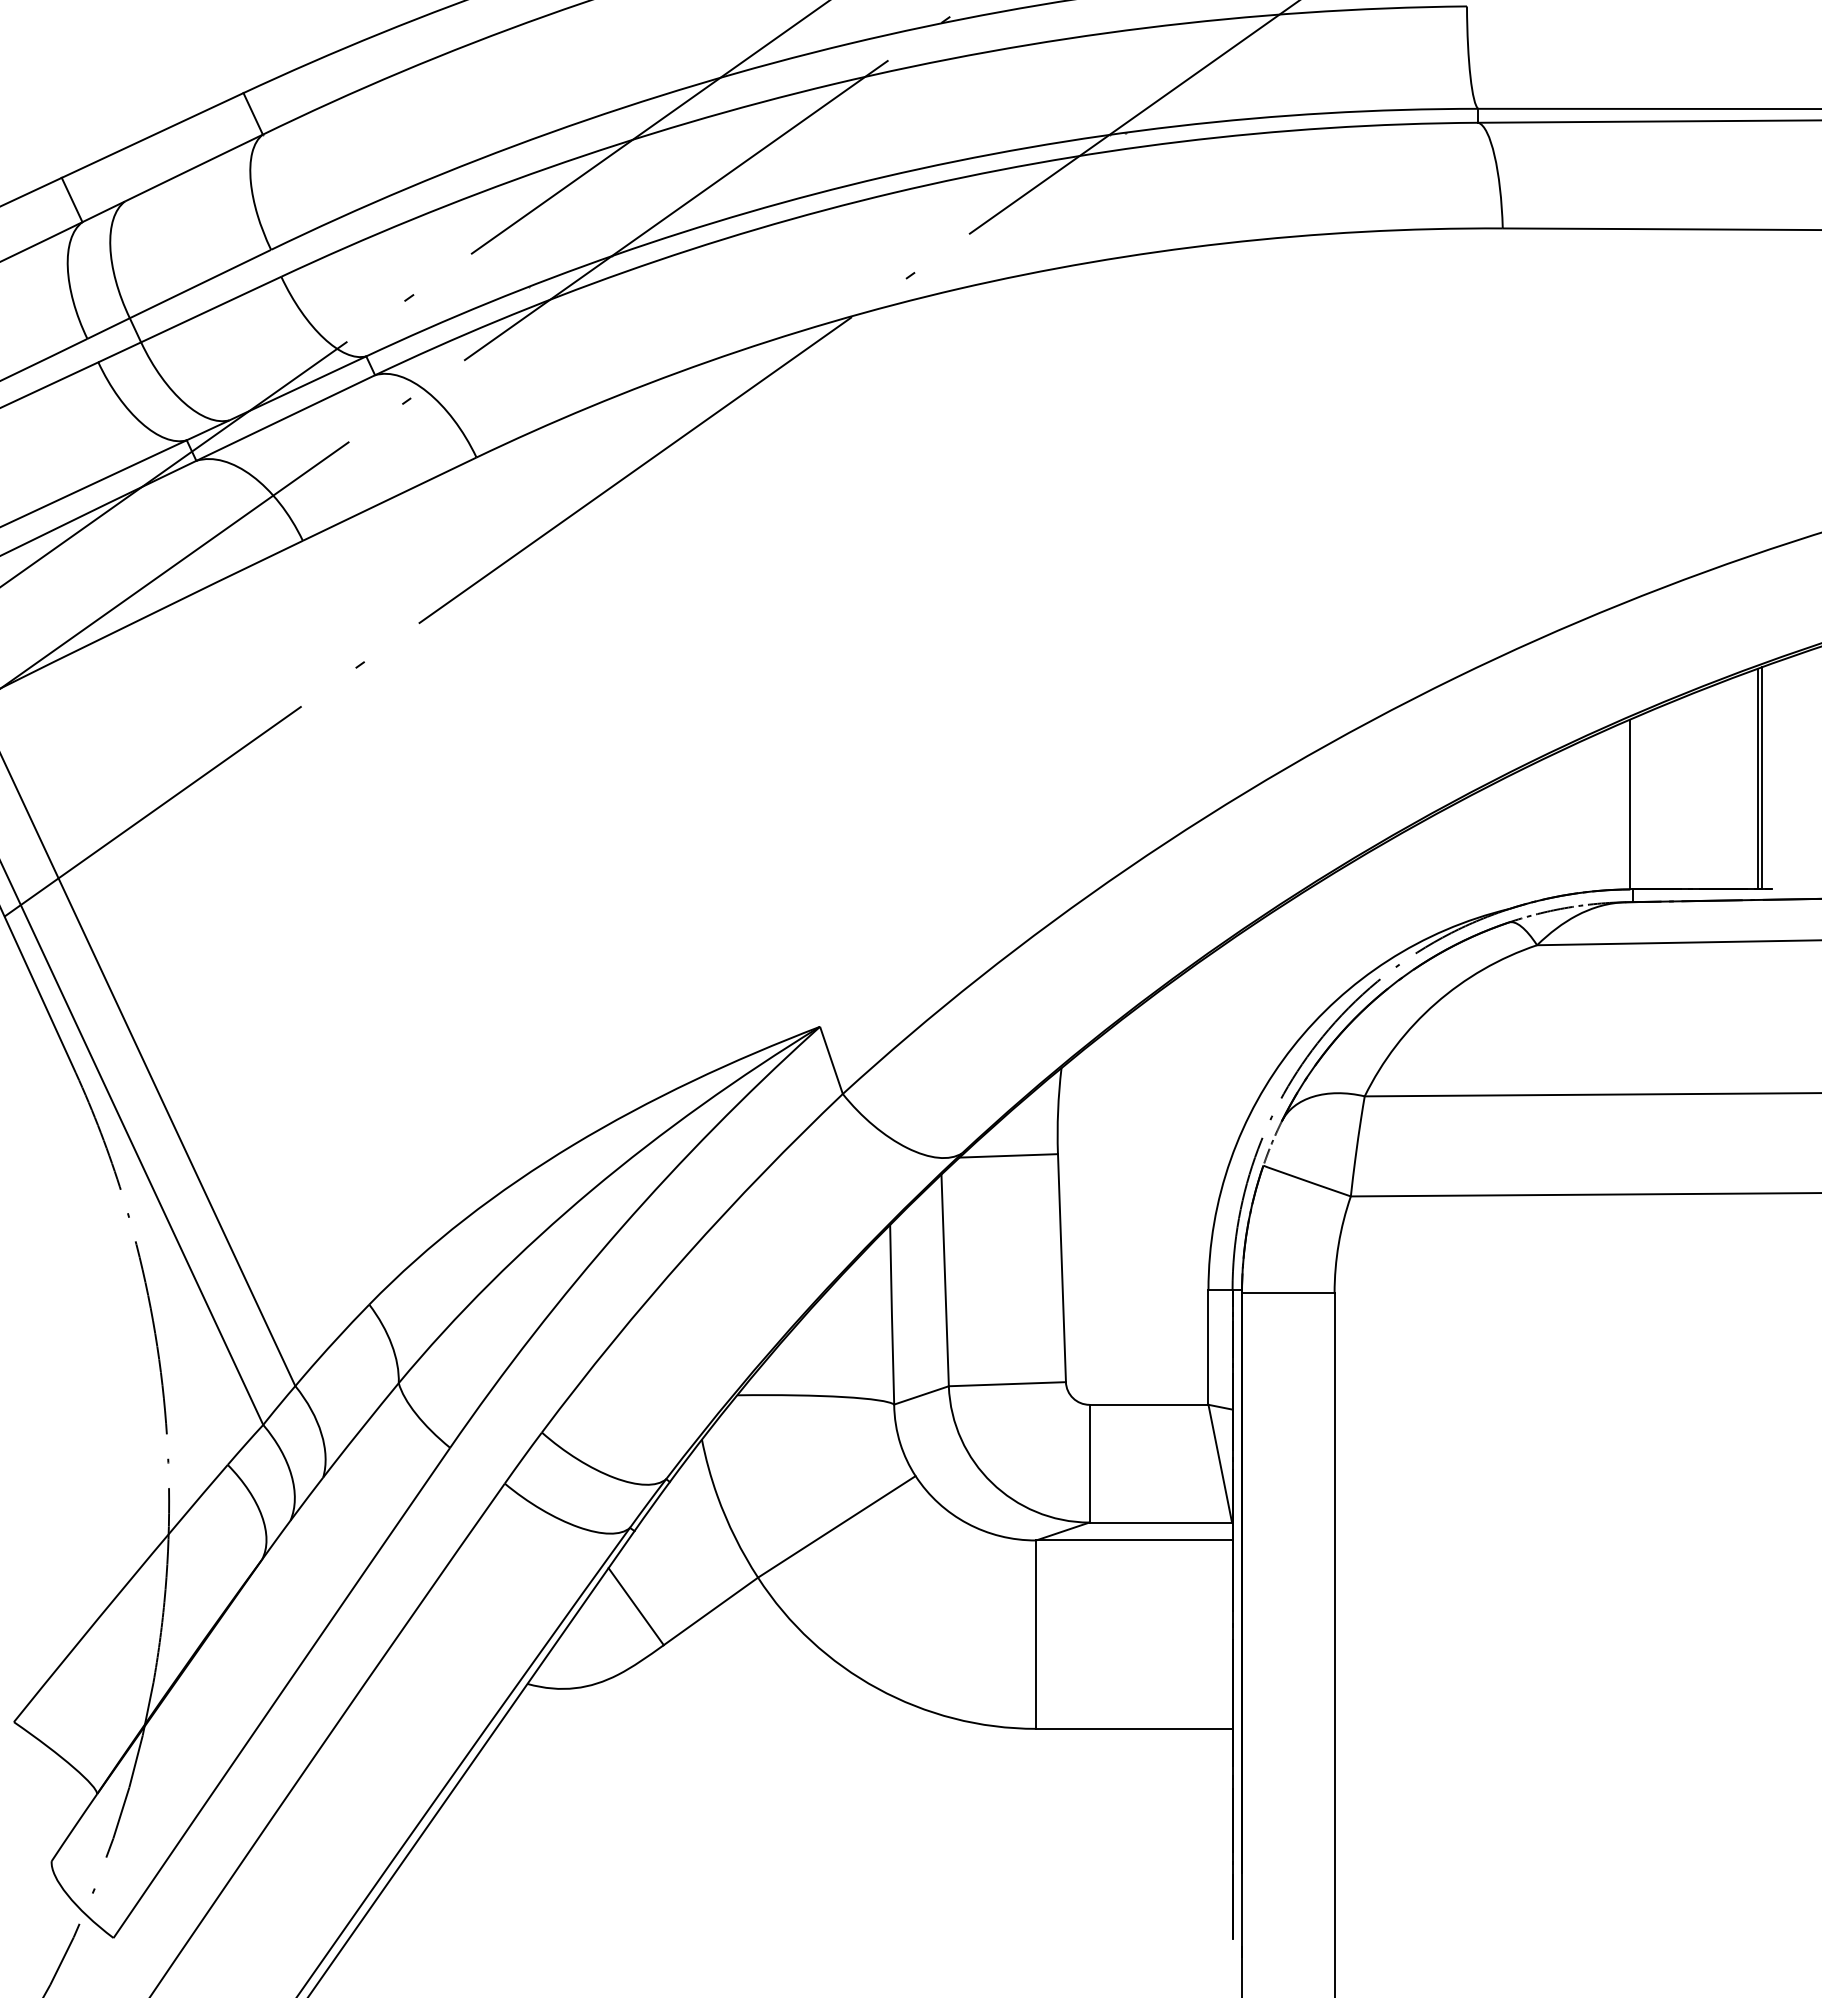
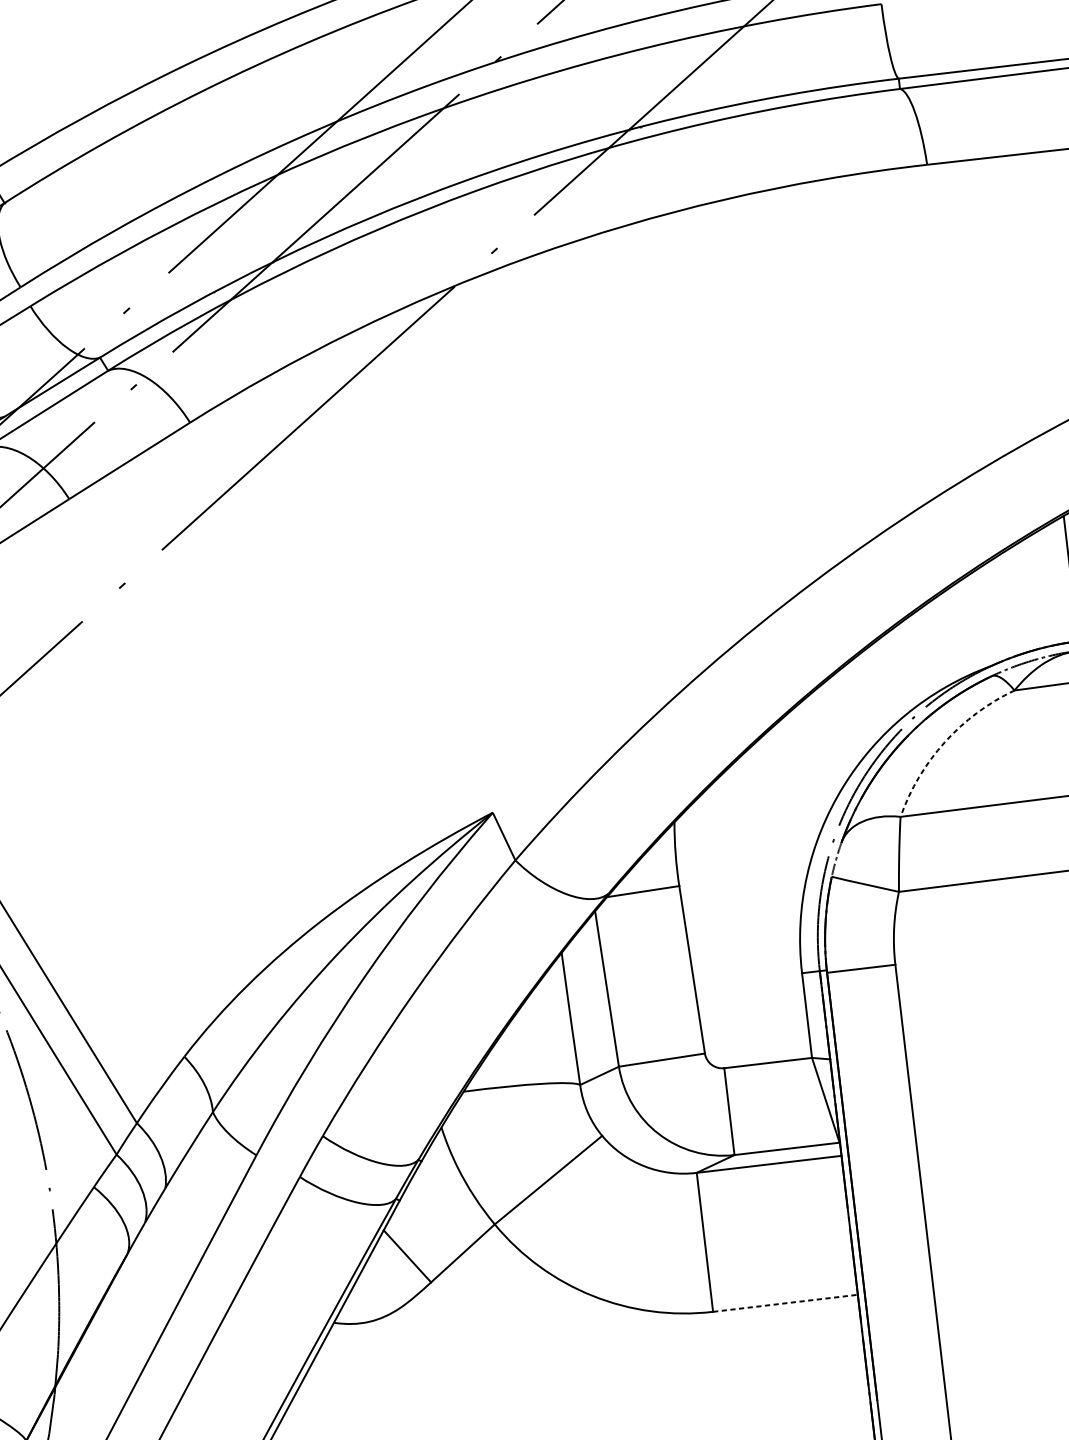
arc: (1435, 1003) -> (944, 742), solid -> dashed
line: (1134, 1728) -> (785, 1303), solid -> dashed

